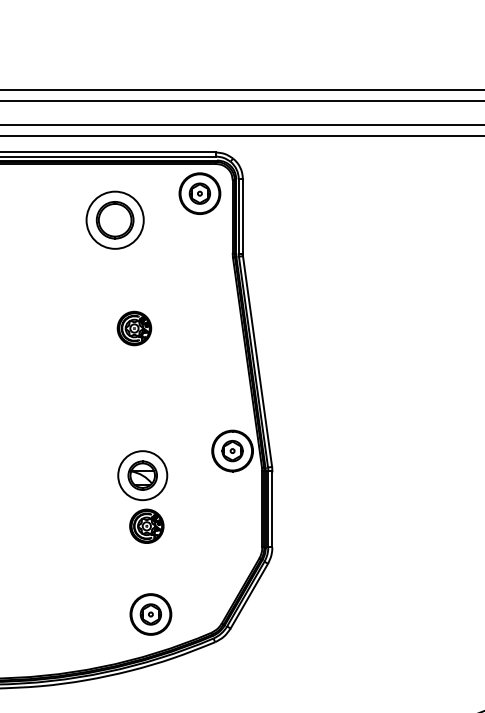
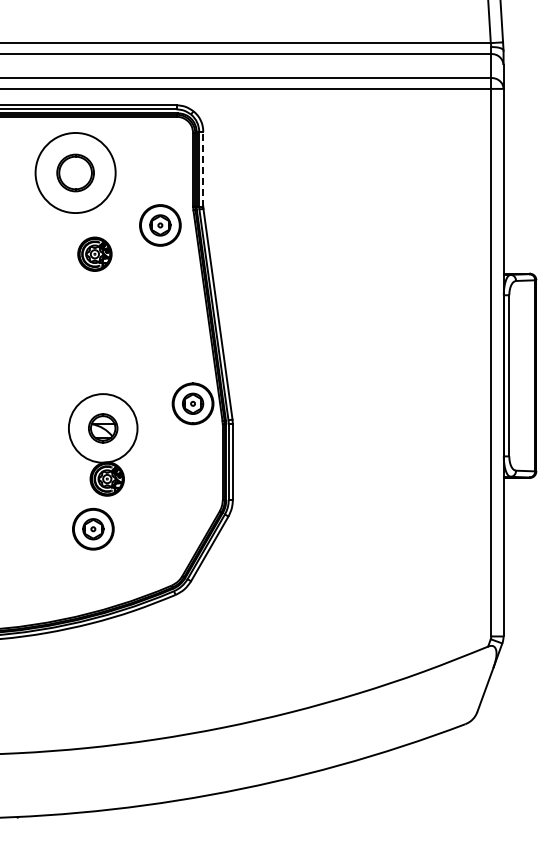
part: (200, 193) -> (160, 225), moved
line: (243, 215) -> (203, 168), solid -> dashed
circle: (115, 219) -> (75, 172), size x1.4
part: (134, 327) -> (94, 253), moved
circle: (142, 474) -> (102, 427), size x1.4
part: (151, 614) -> (93, 529), moved

